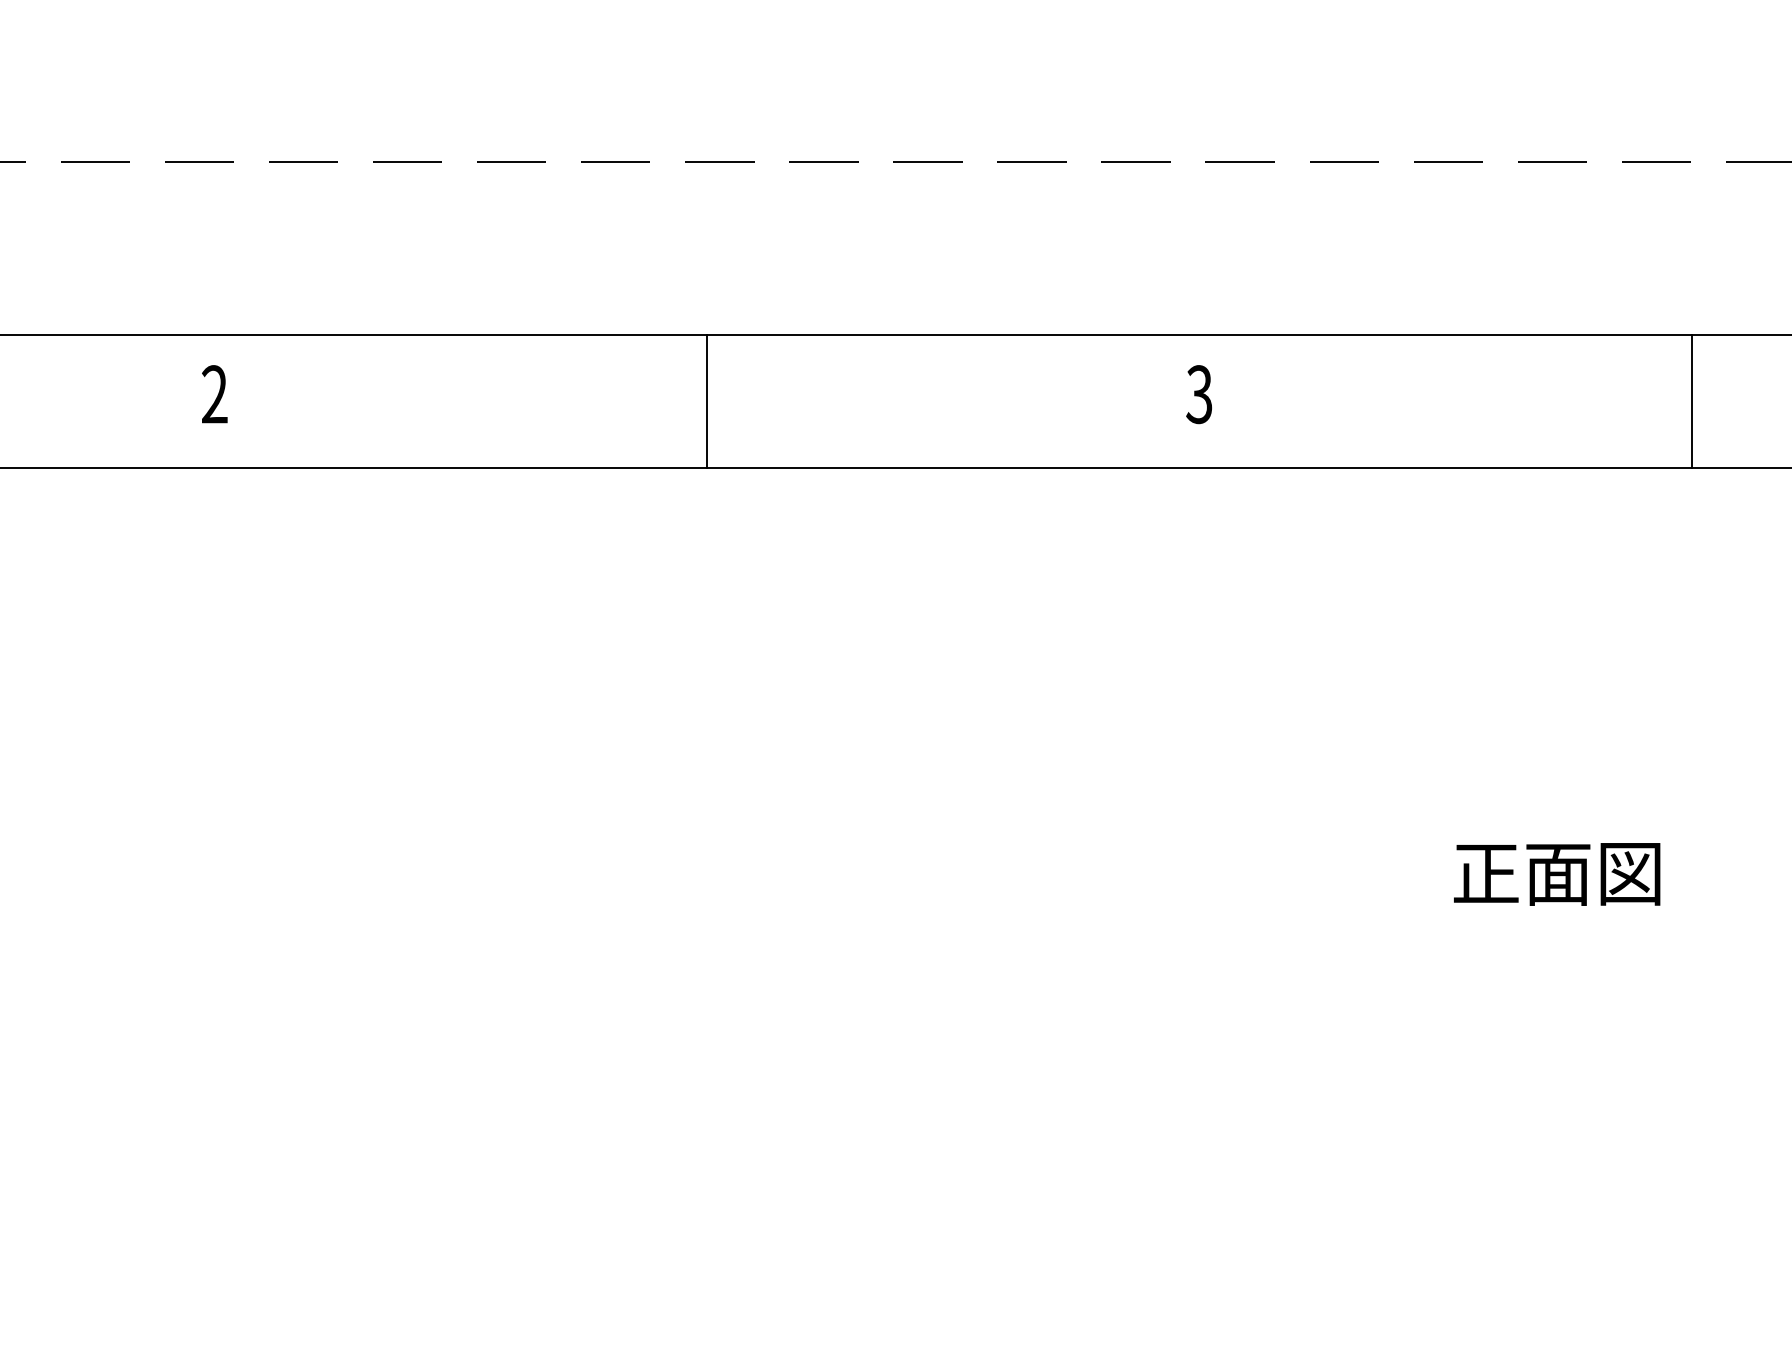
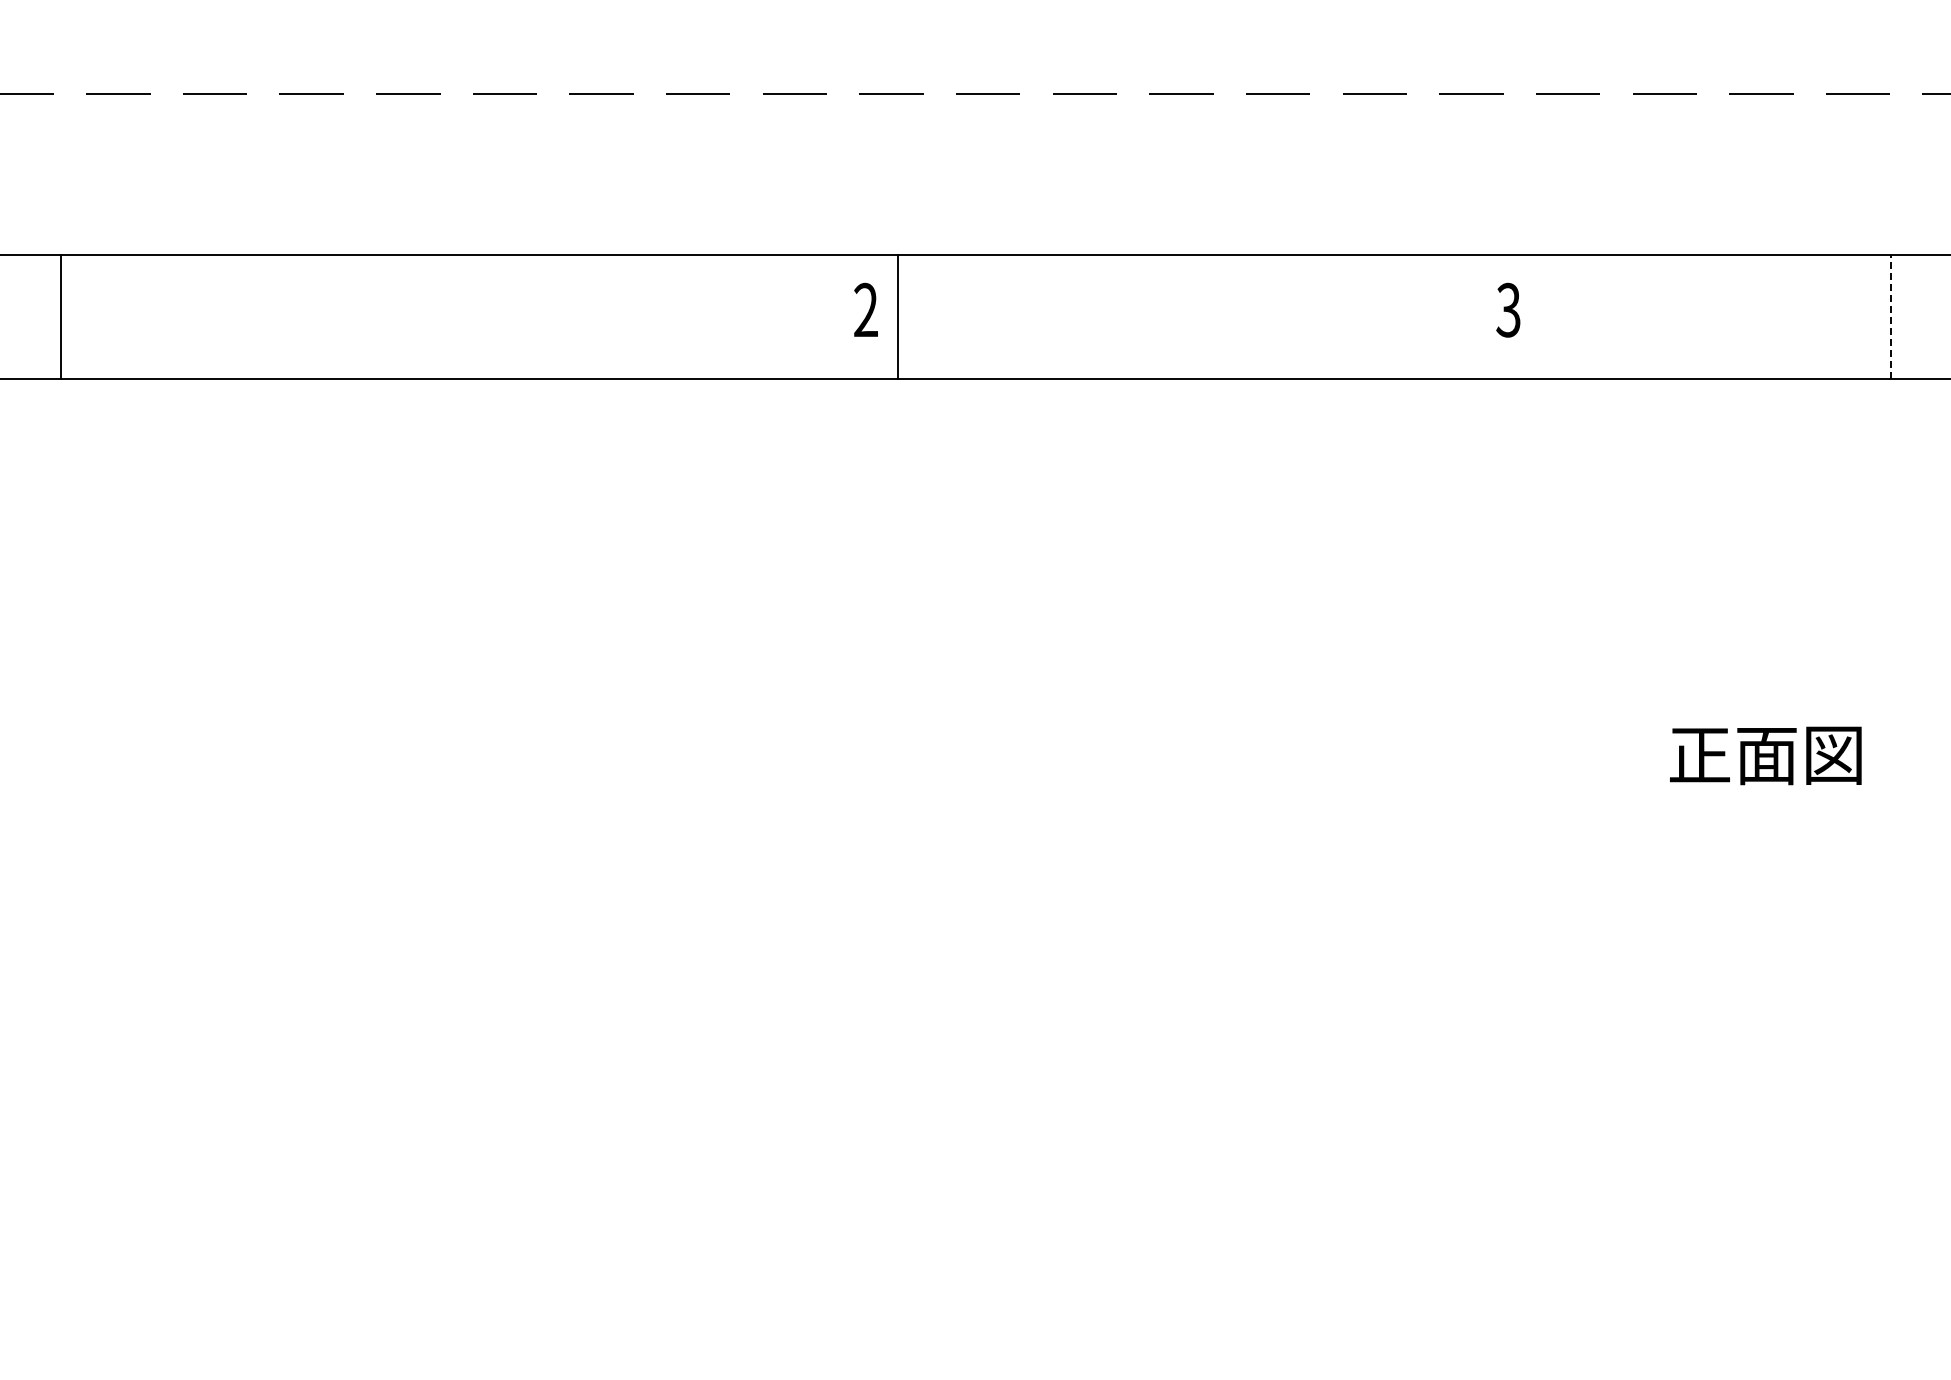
text: (214, 393) -> (865, 309), moved
text: (1199, 393) -> (1508, 309), moved
line: (706, 401) -> (897, 316), moved
line: (1691, 402) -> (1890, 317), solid -> dashed

